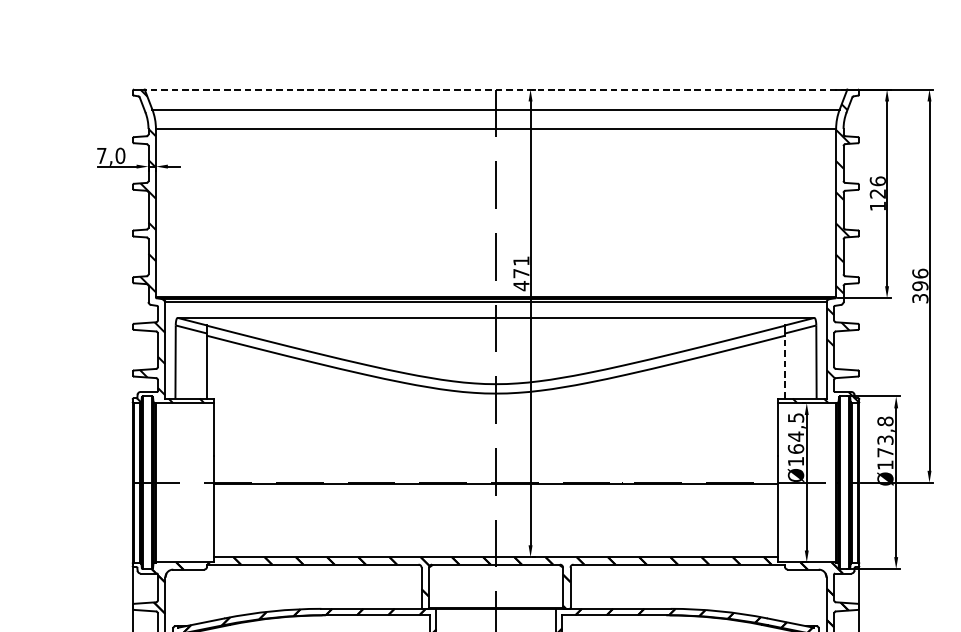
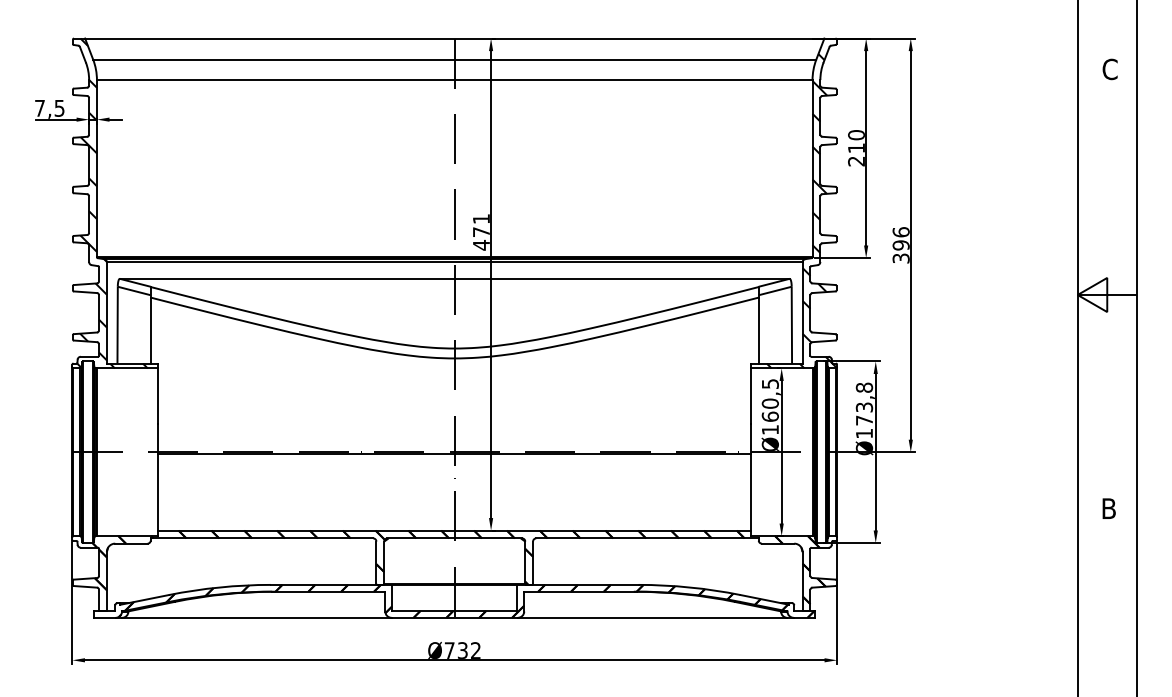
line: (495, 89) -> (454, 38), dashed -> solid
text: (120, 155) -> (59, 107), 7,0 -> 7,5
text: (877, 194) -> (856, 148), 126 -> 210
line: (784, 367) -> (758, 330), dashed -> solid
text: (795, 436) -> (769, 403), Ø164,5 -> Ø160,5

